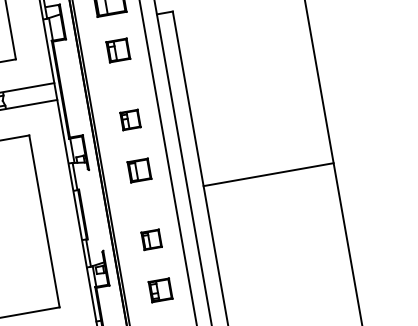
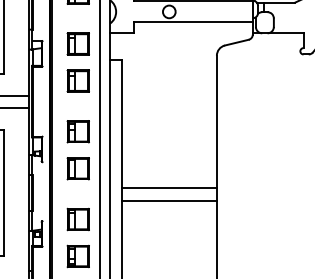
part: (117, 49) -> (77, 80), size x1.43
part: (129, 119) -> (77, 131), size x1.67
part: (138, 170) -> (77, 168), size x1.43
line: (270, 192) -> (168, 200), added
part: (150, 239) -> (77, 219), size x1.67
part: (159, 290) -> (77, 256), size x1.43

